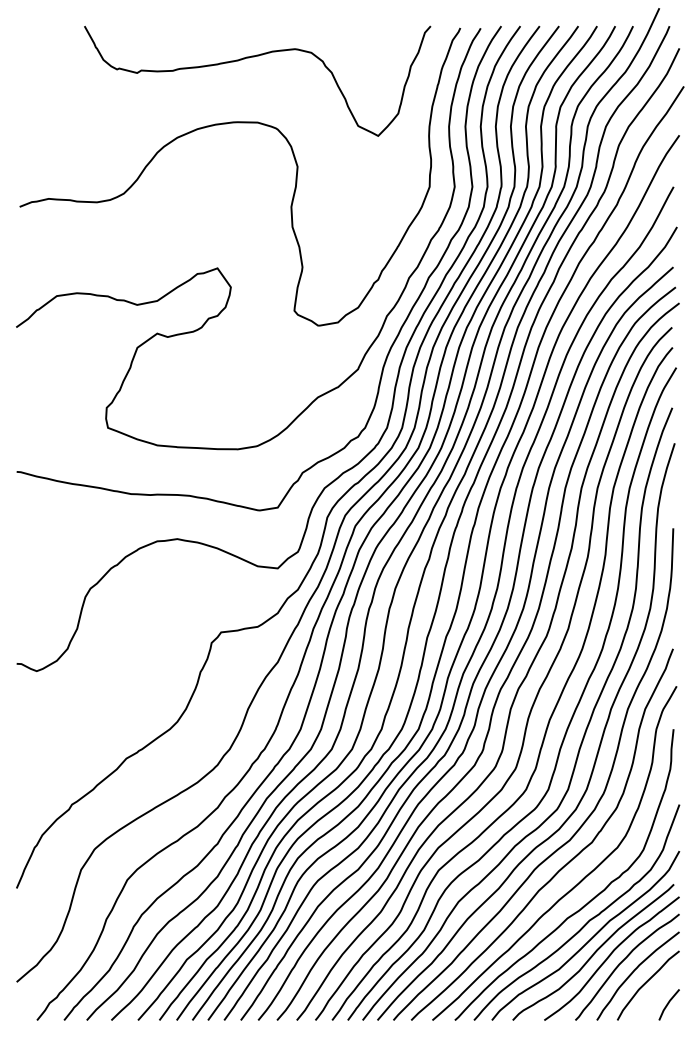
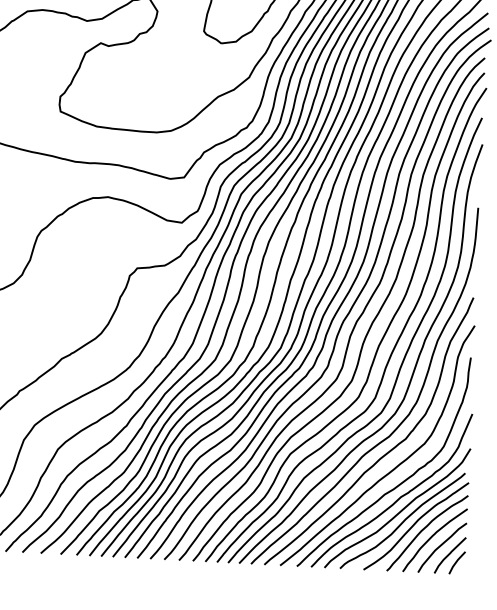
curve: (658, 994) -> (449, 554), added

